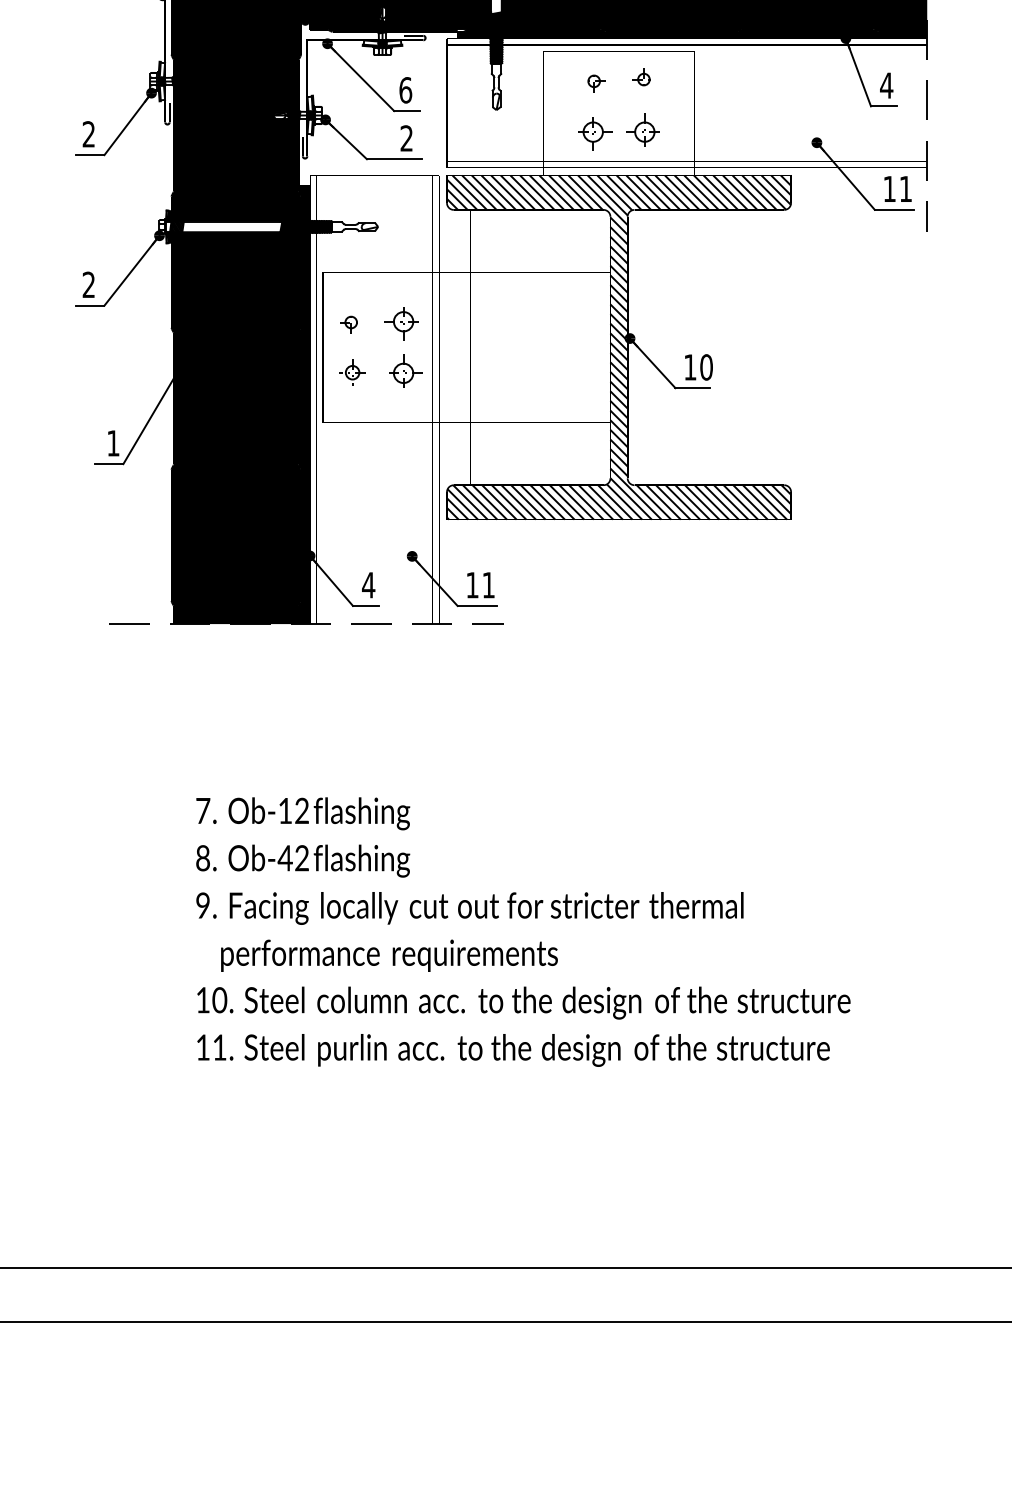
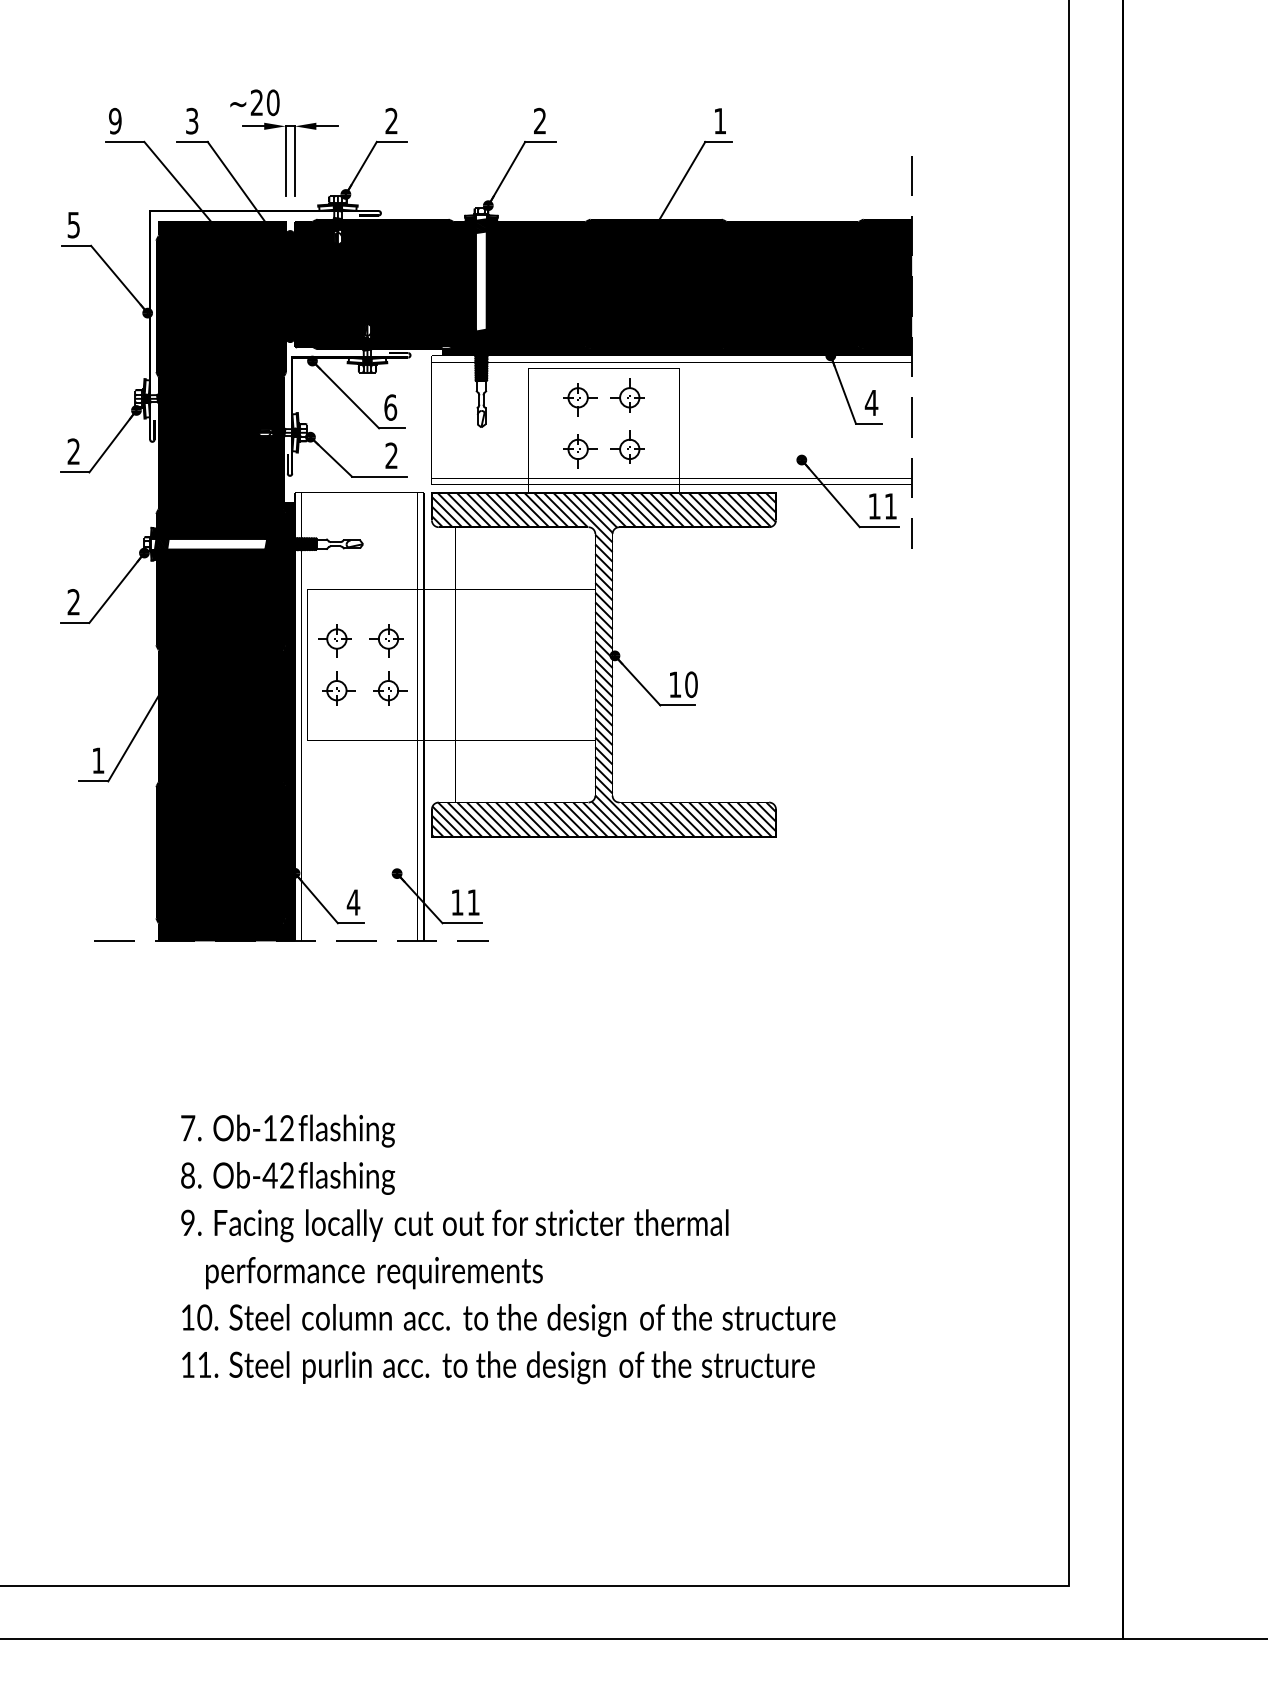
part: (642, 78) -> (627, 395), size x1.67
part: (595, 82) -> (580, 399), size x1.67
part: (349, 323) -> (334, 640), size x1.67
part: (353, 371) -> (338, 688), size x1.43

